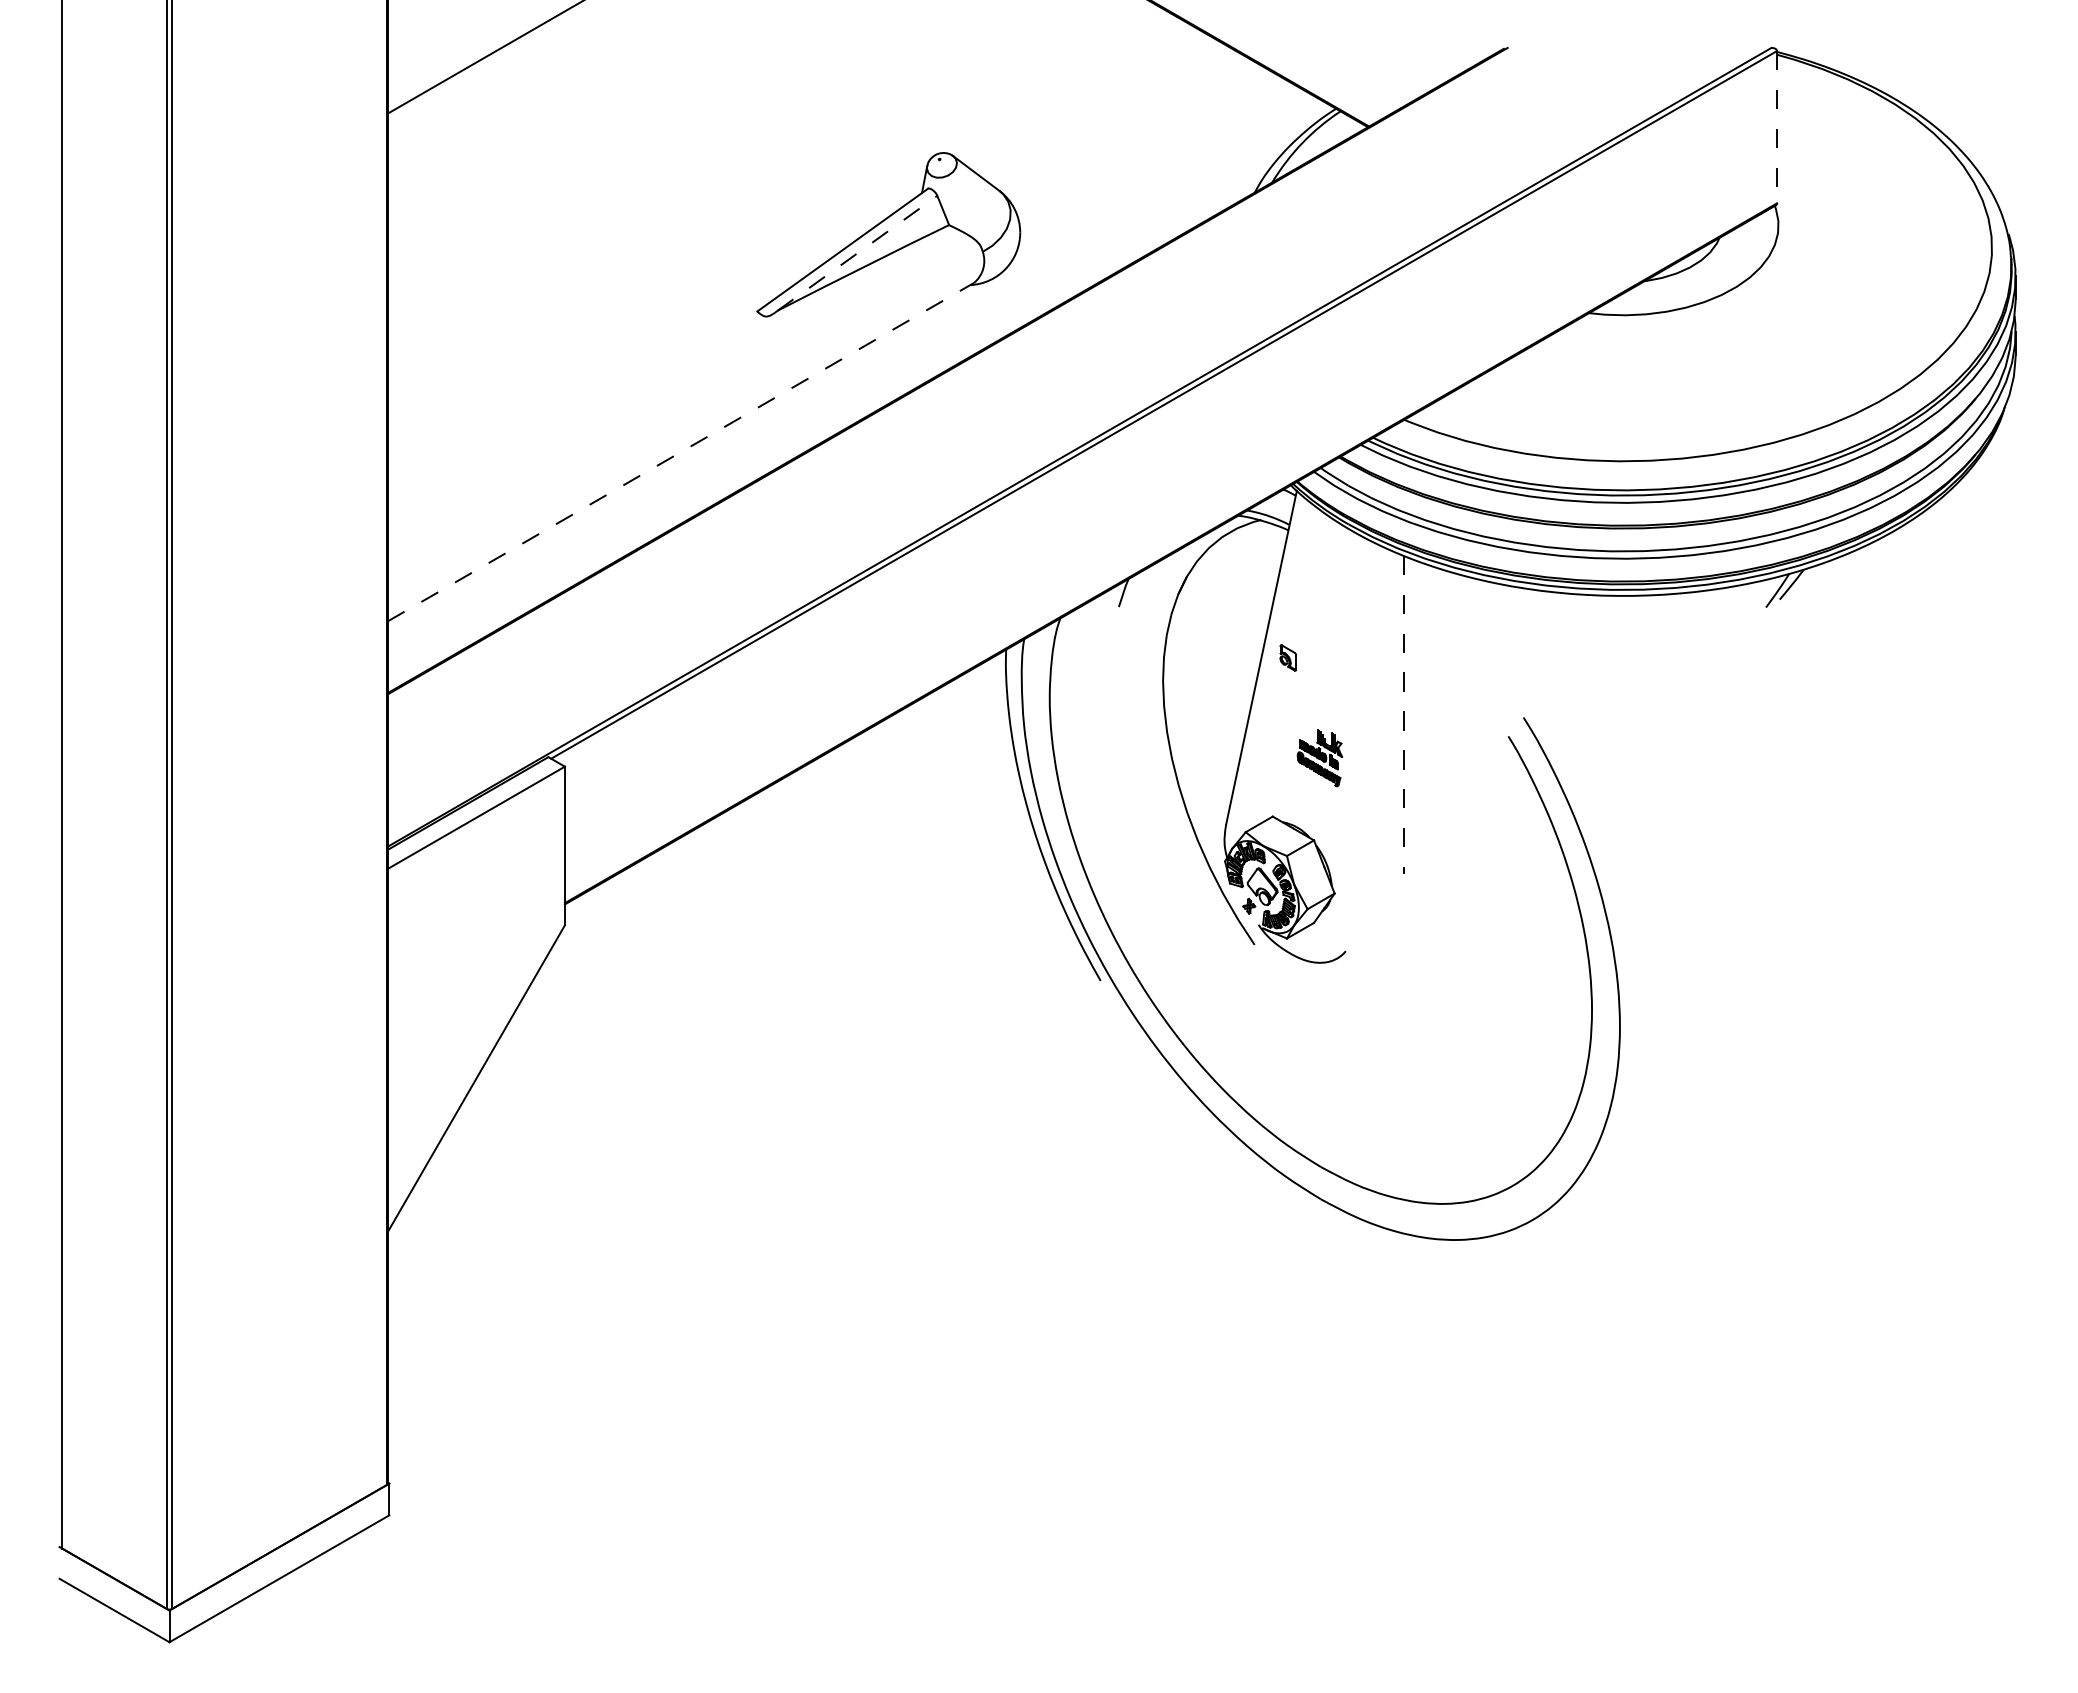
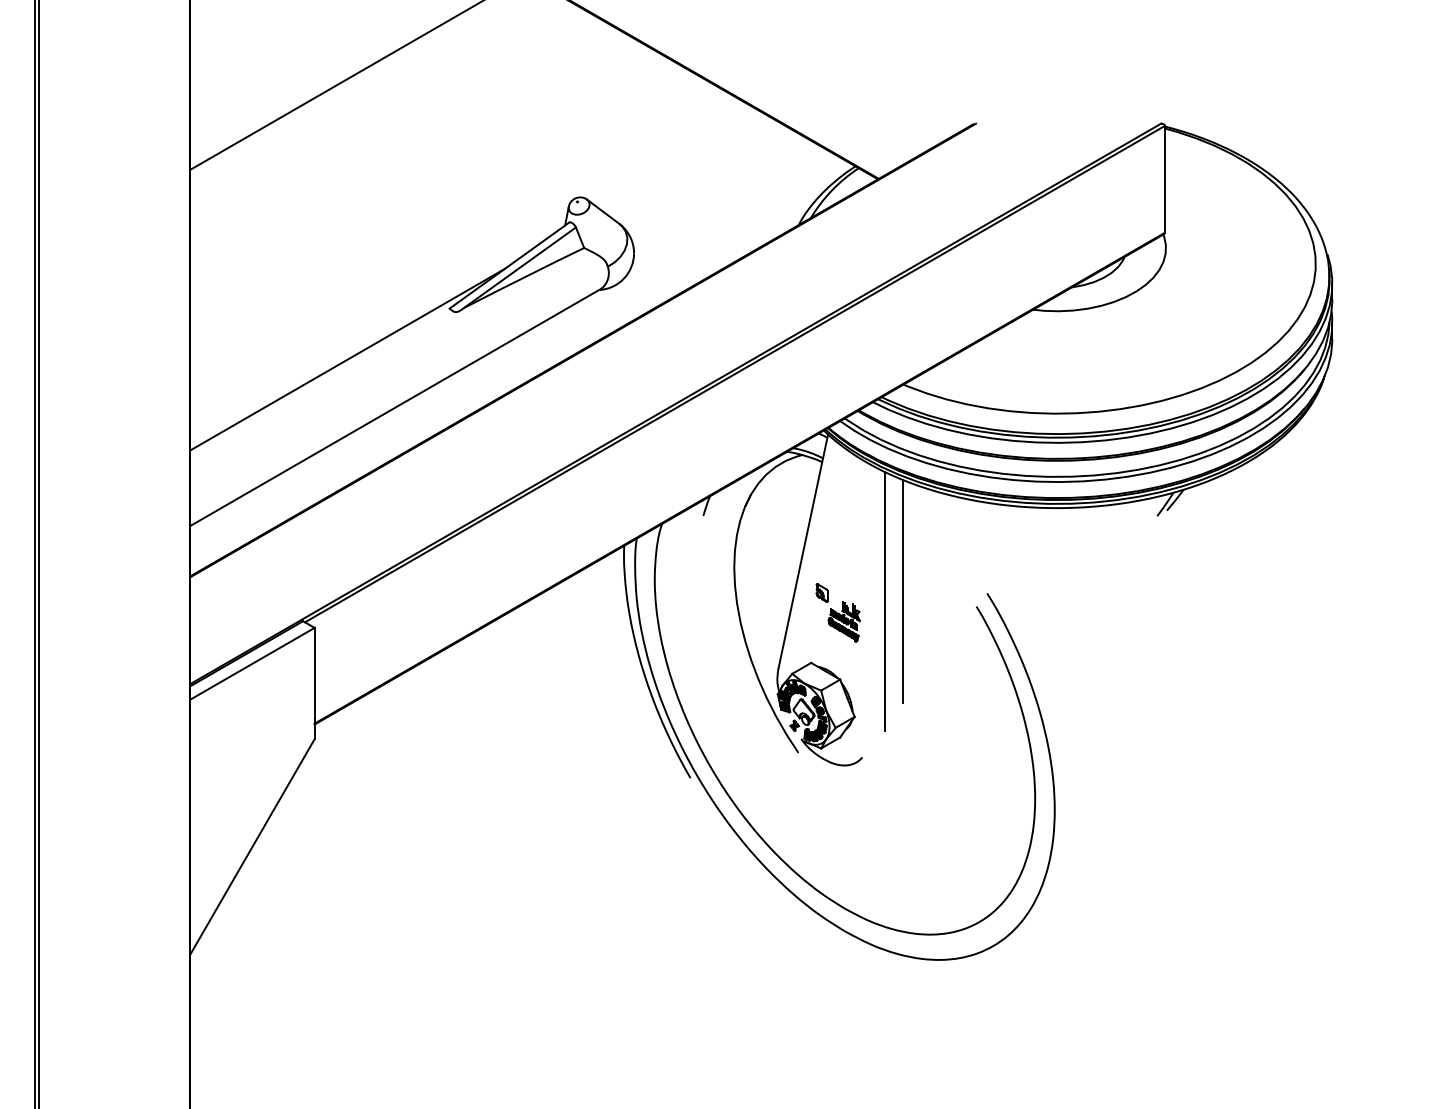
line: (1777, 127) -> (1165, 179), dashed -> solid
line: (857, 253) -> (519, 267), dashed -> solid
line: (611, 383) -> (347, 359), added
line: (680, 452) -> (395, 407), dashed -> solid
part: (1287, 657) -> (821, 592), moved
line: (1404, 715) -> (903, 592), dashed -> solid
line: (1377, 728) -> (884, 601), added

